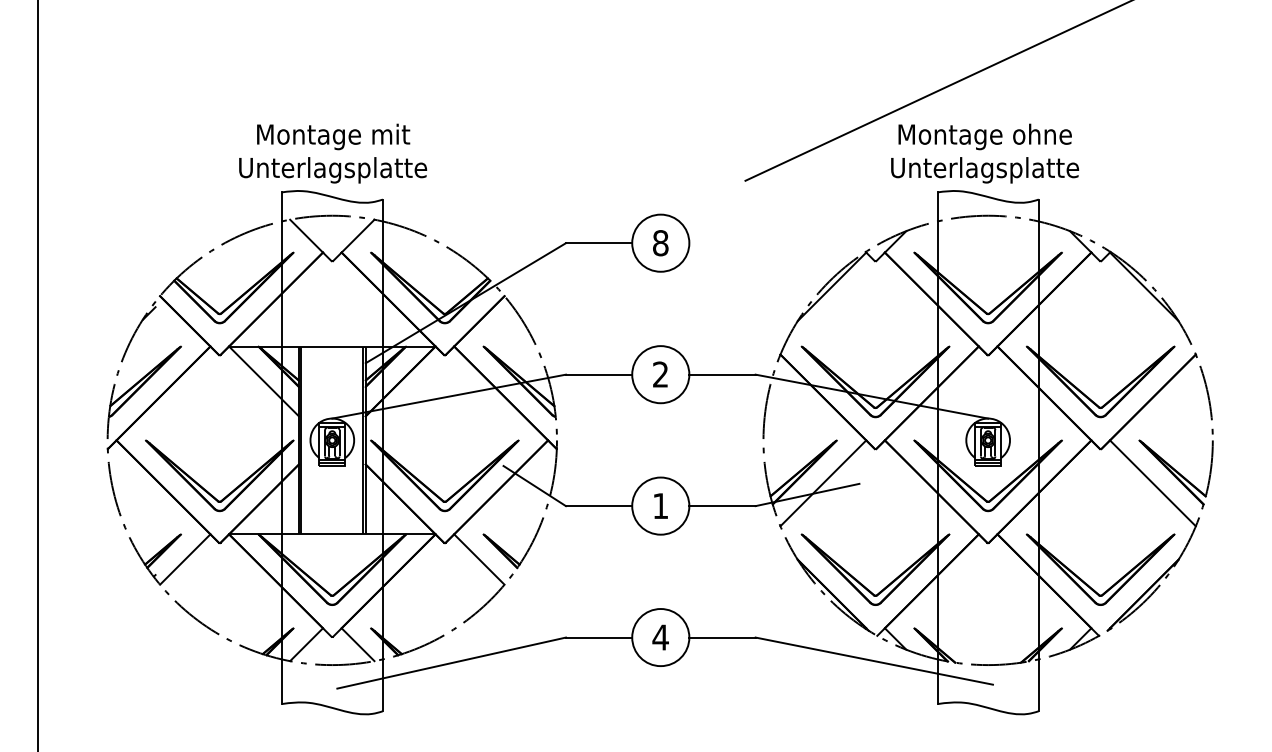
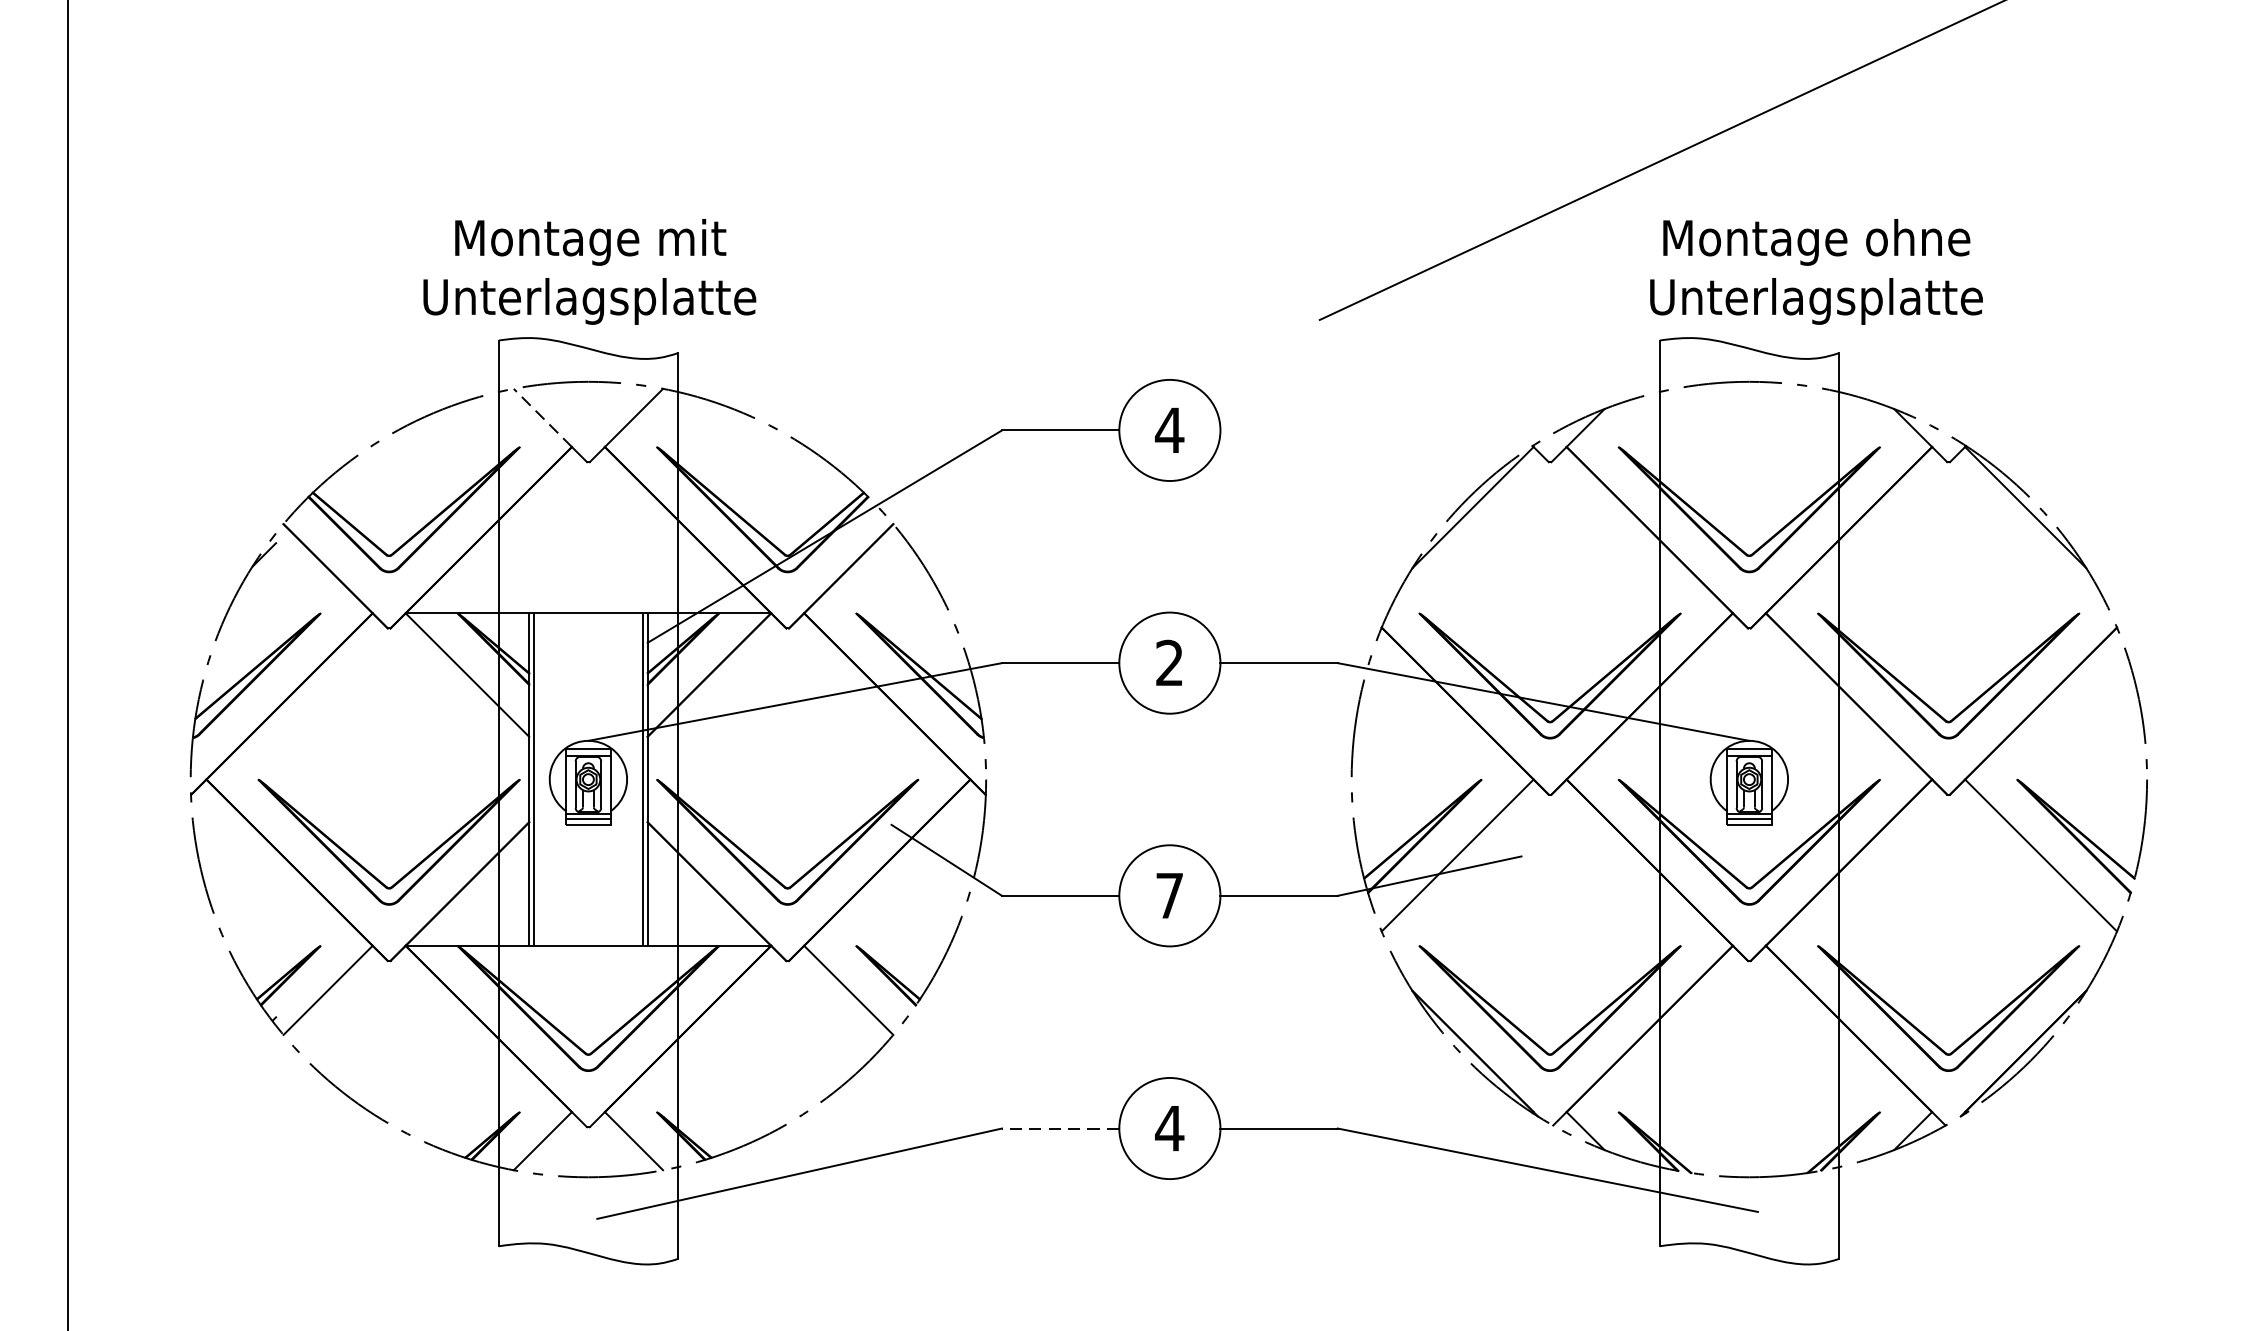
text: (985, 153) -> (1817, 271), moved
line: (306, 235) -> (542, 416), solid -> dashed
text: (660, 243) -> (1169, 430), 8 -> 4
text: (660, 505) -> (1169, 894), 1 -> 7
line: (598, 637) -> (1059, 1128), solid -> dashed

